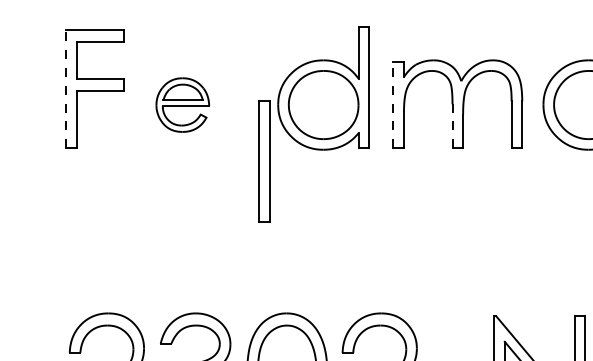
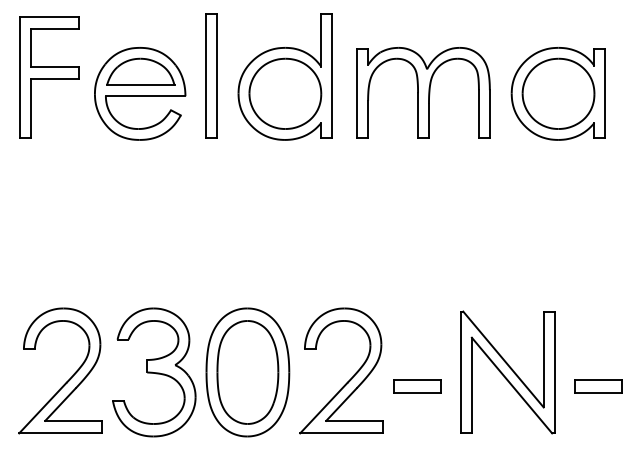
line: (66, 89) -> (20, 77), dashed -> solid
part: (182, 104) -> (140, 93), size x1.67
line: (393, 104) -> (357, 93), dashed -> solid
line: (452, 126) -> (418, 115), dashed -> solid
part: (264, 160) -> (211, 75), moved

